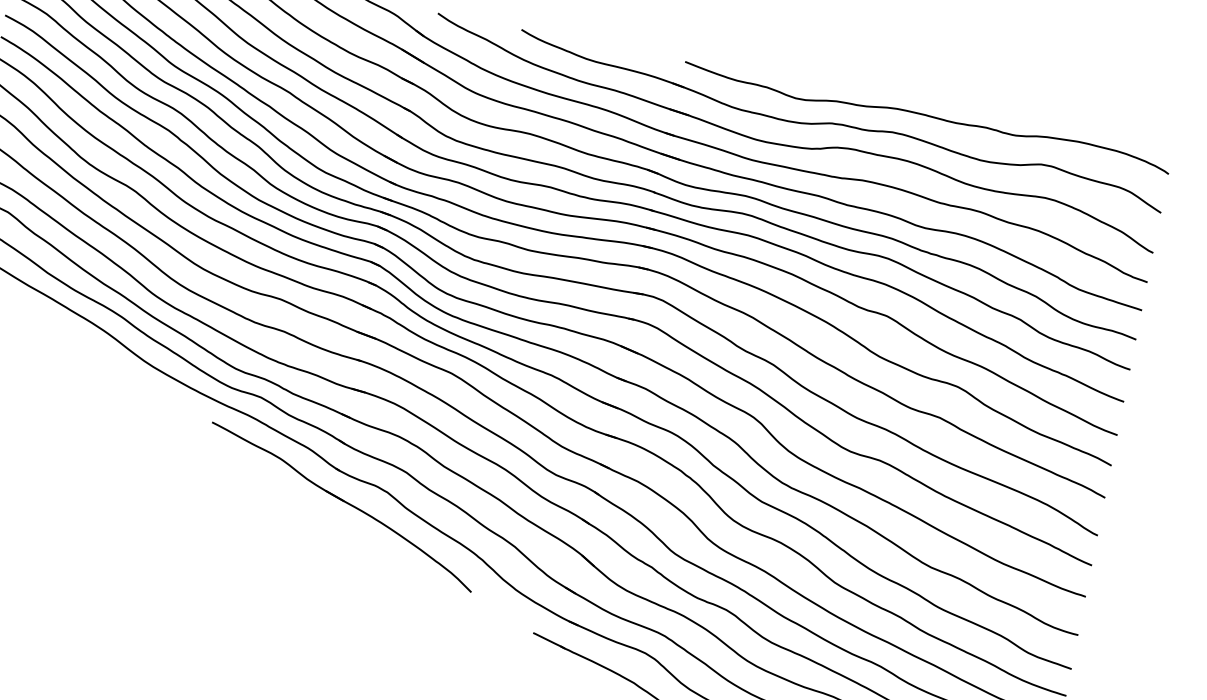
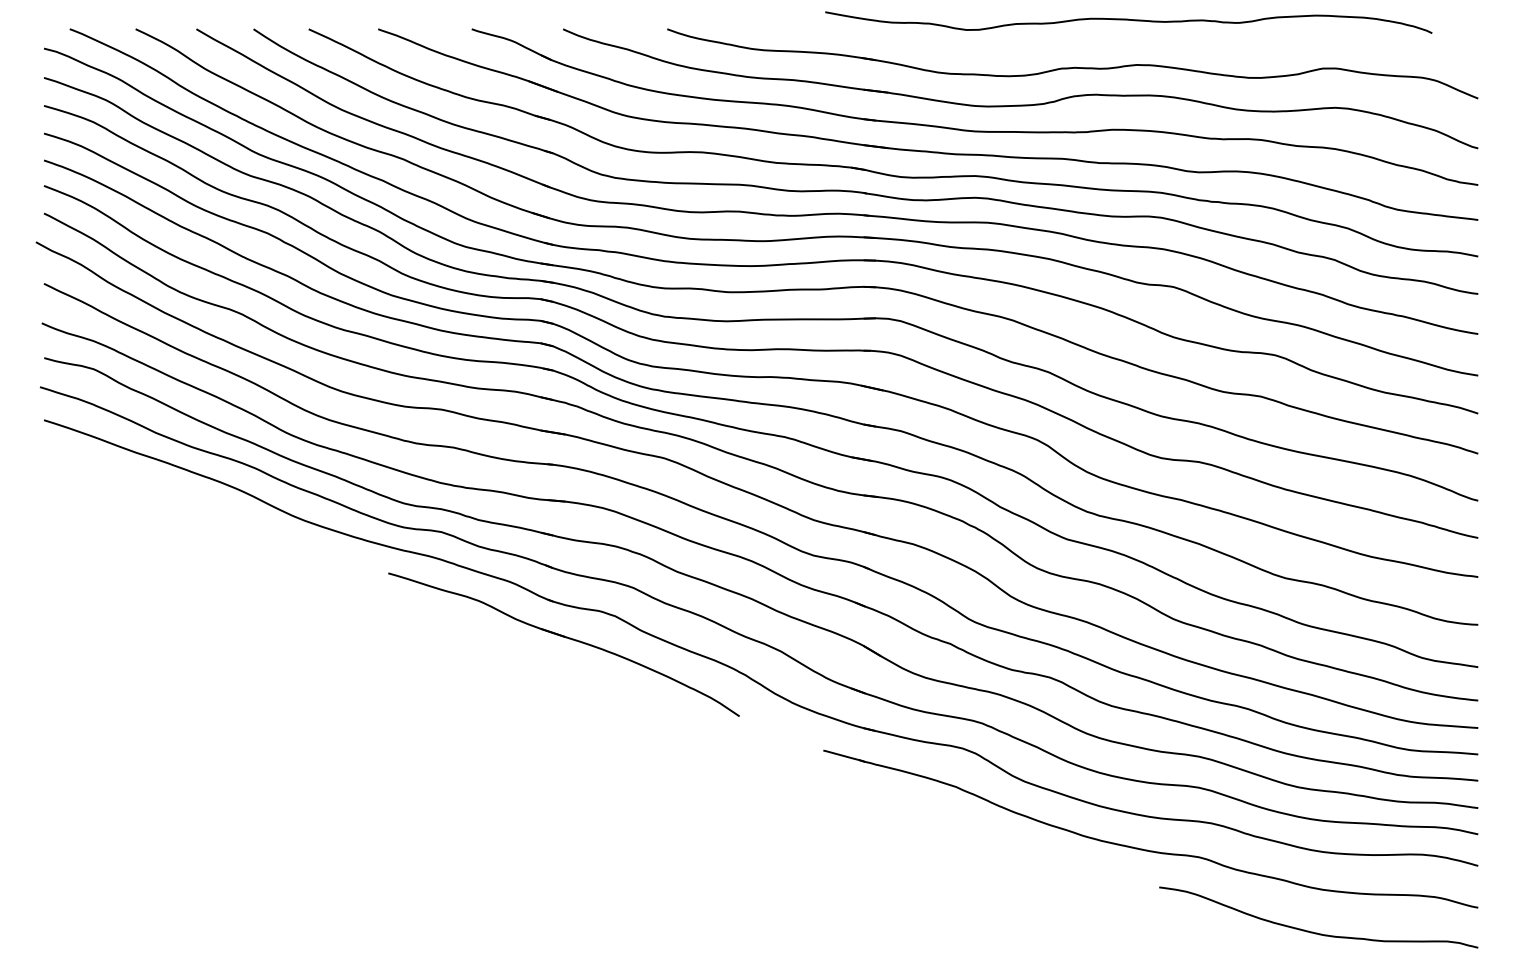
curve: (927, 116) -> (1128, 20), moved

